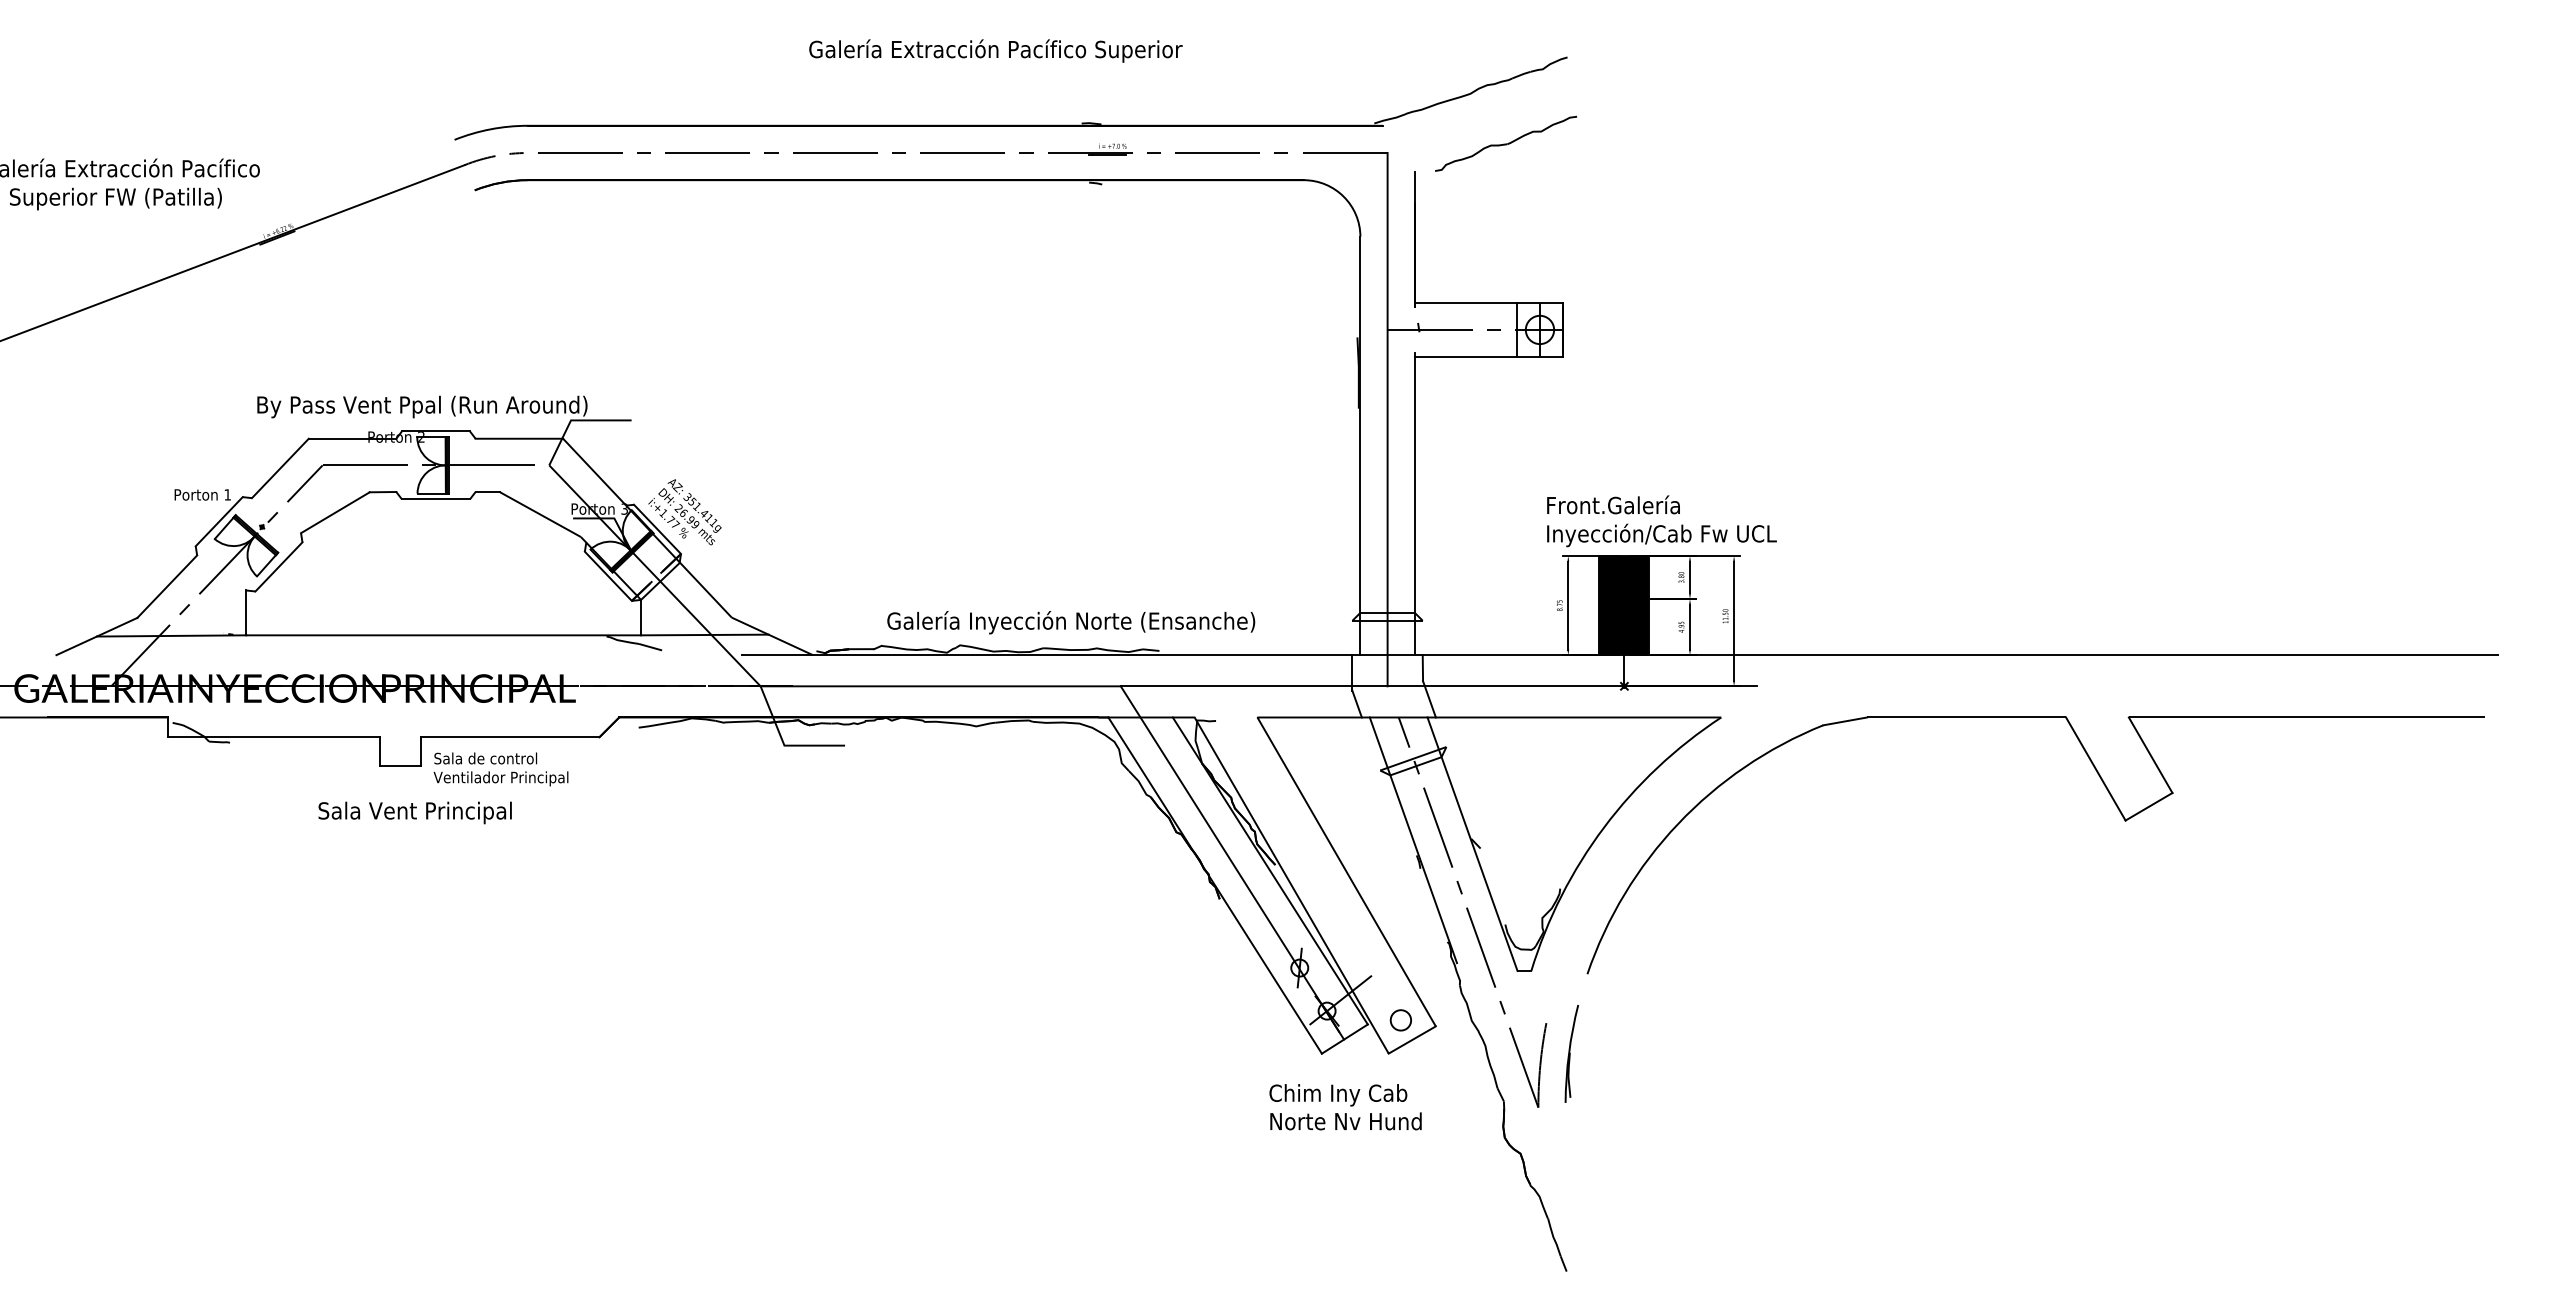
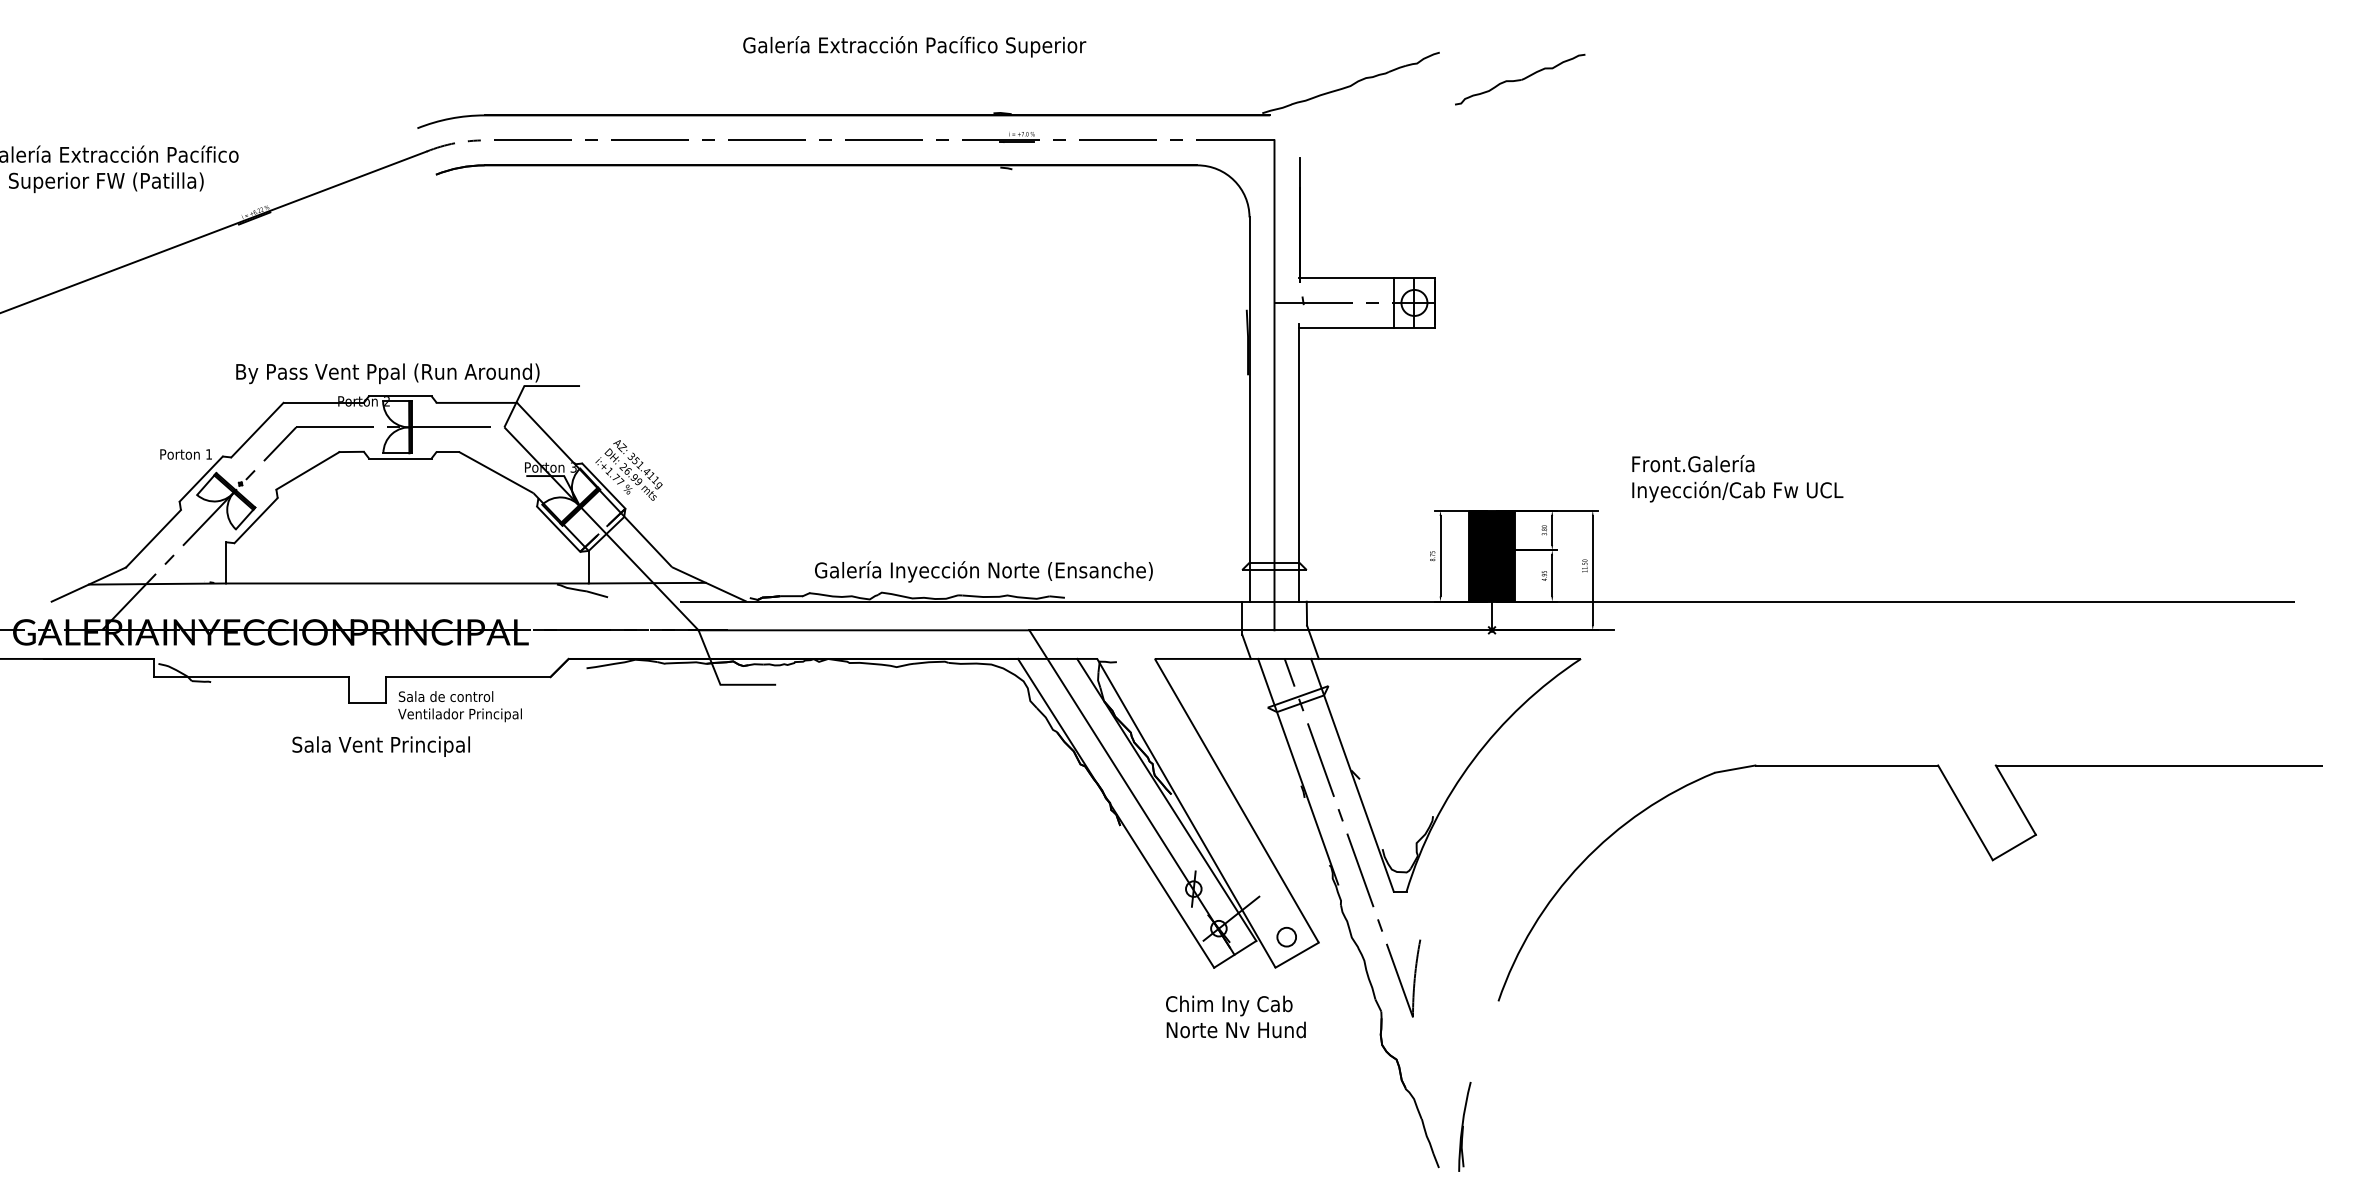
part: (1506, 143) -> (1520, 79), moved
text: (1661, 521) -> (1737, 478), moved
part: (2112, 800) -> (1980, 841), moved
part: (1571, 1053) -> (1464, 1126), moved

